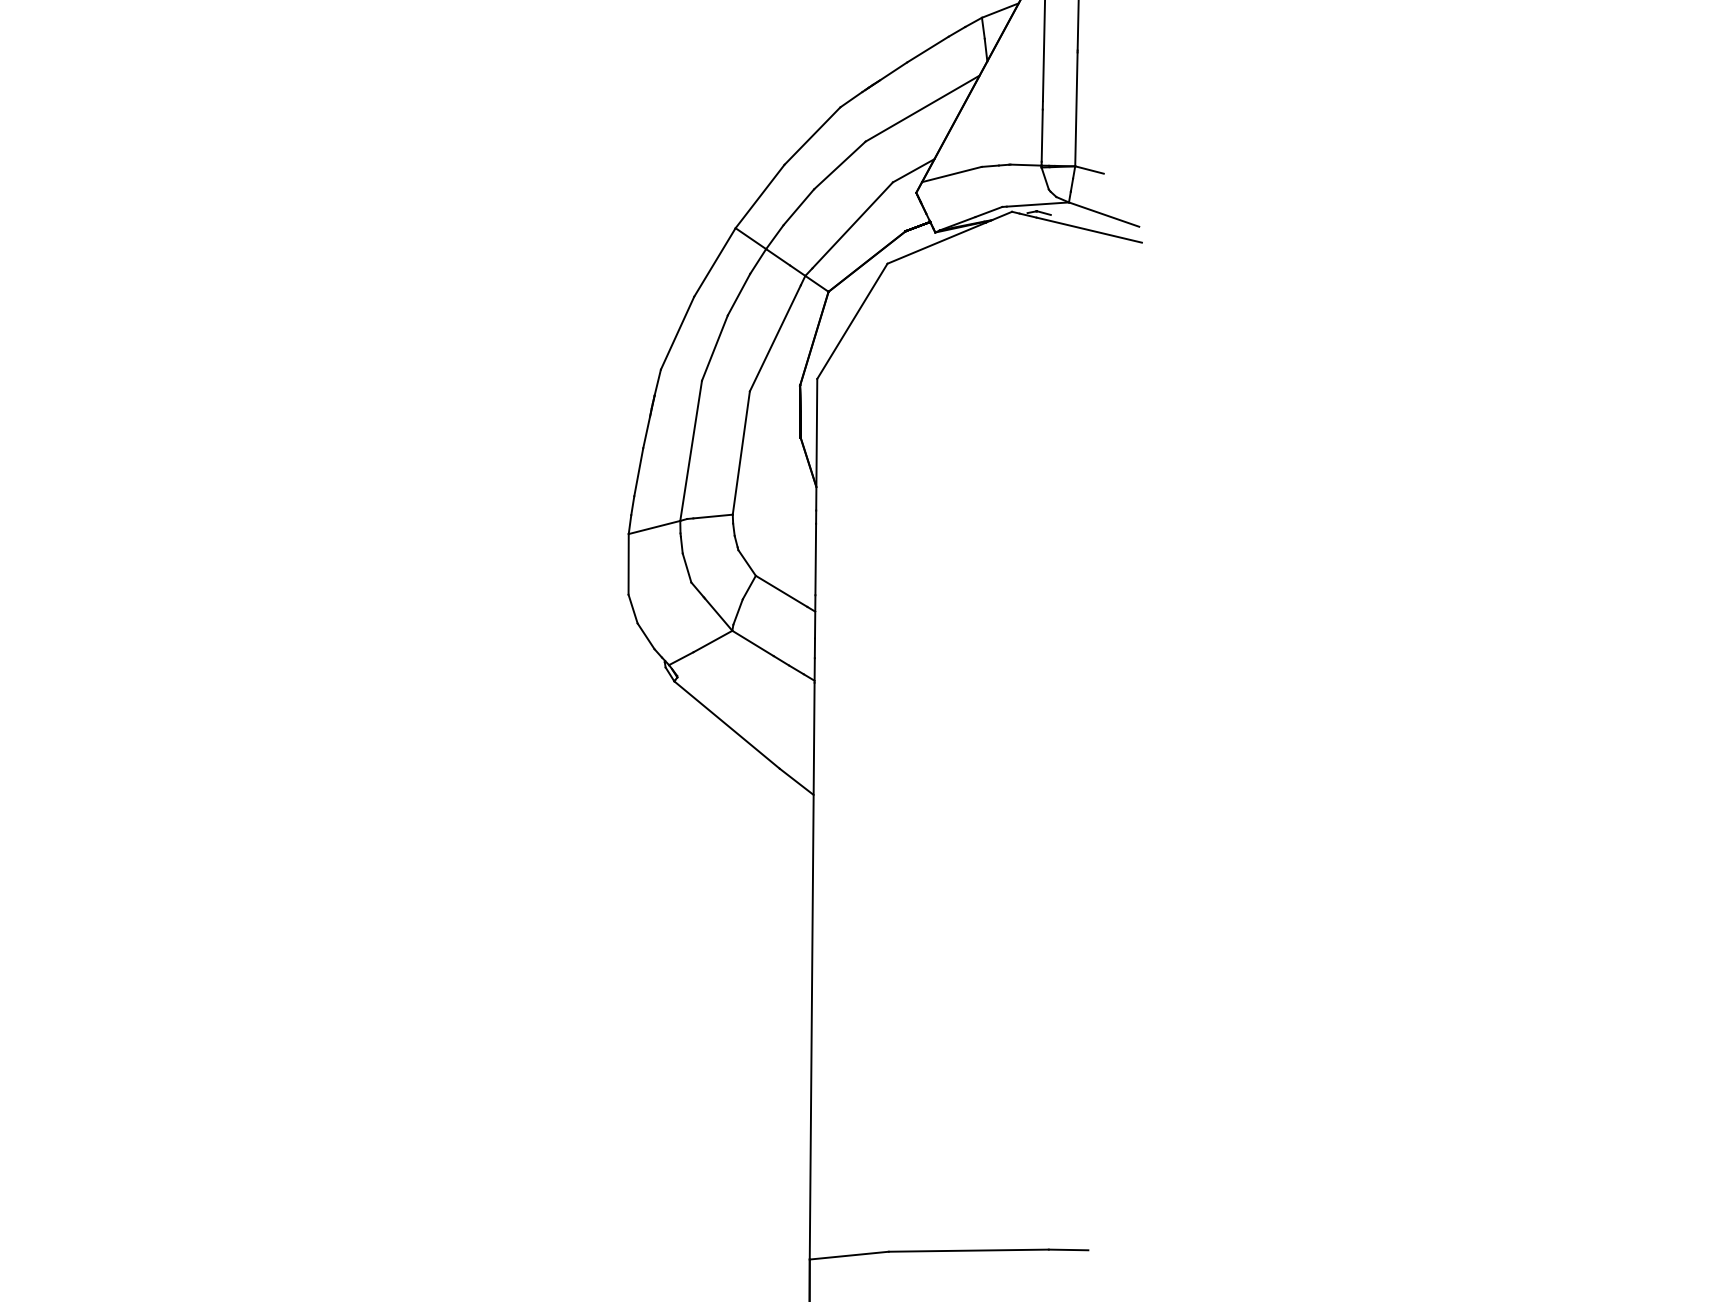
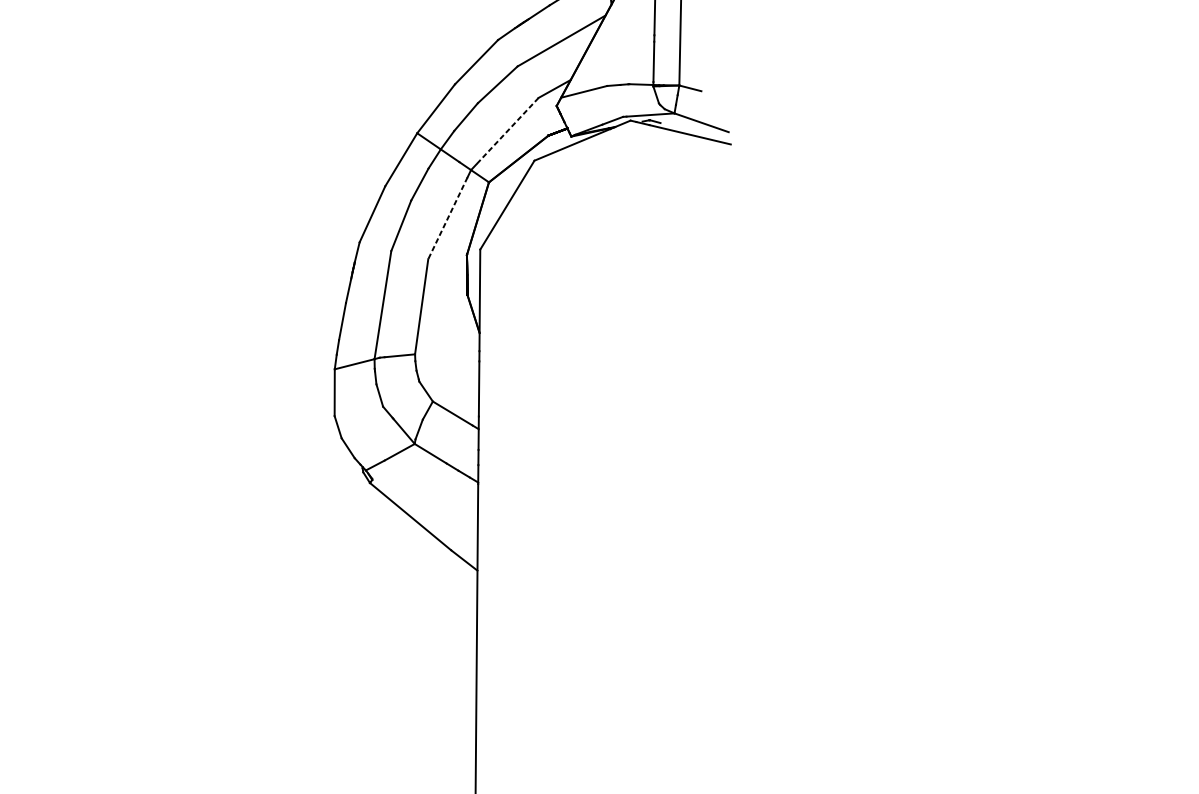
line: (852, 225) -> (507, 131), solid -> dashed
line: (775, 338) -> (448, 218), solid -> dashed

